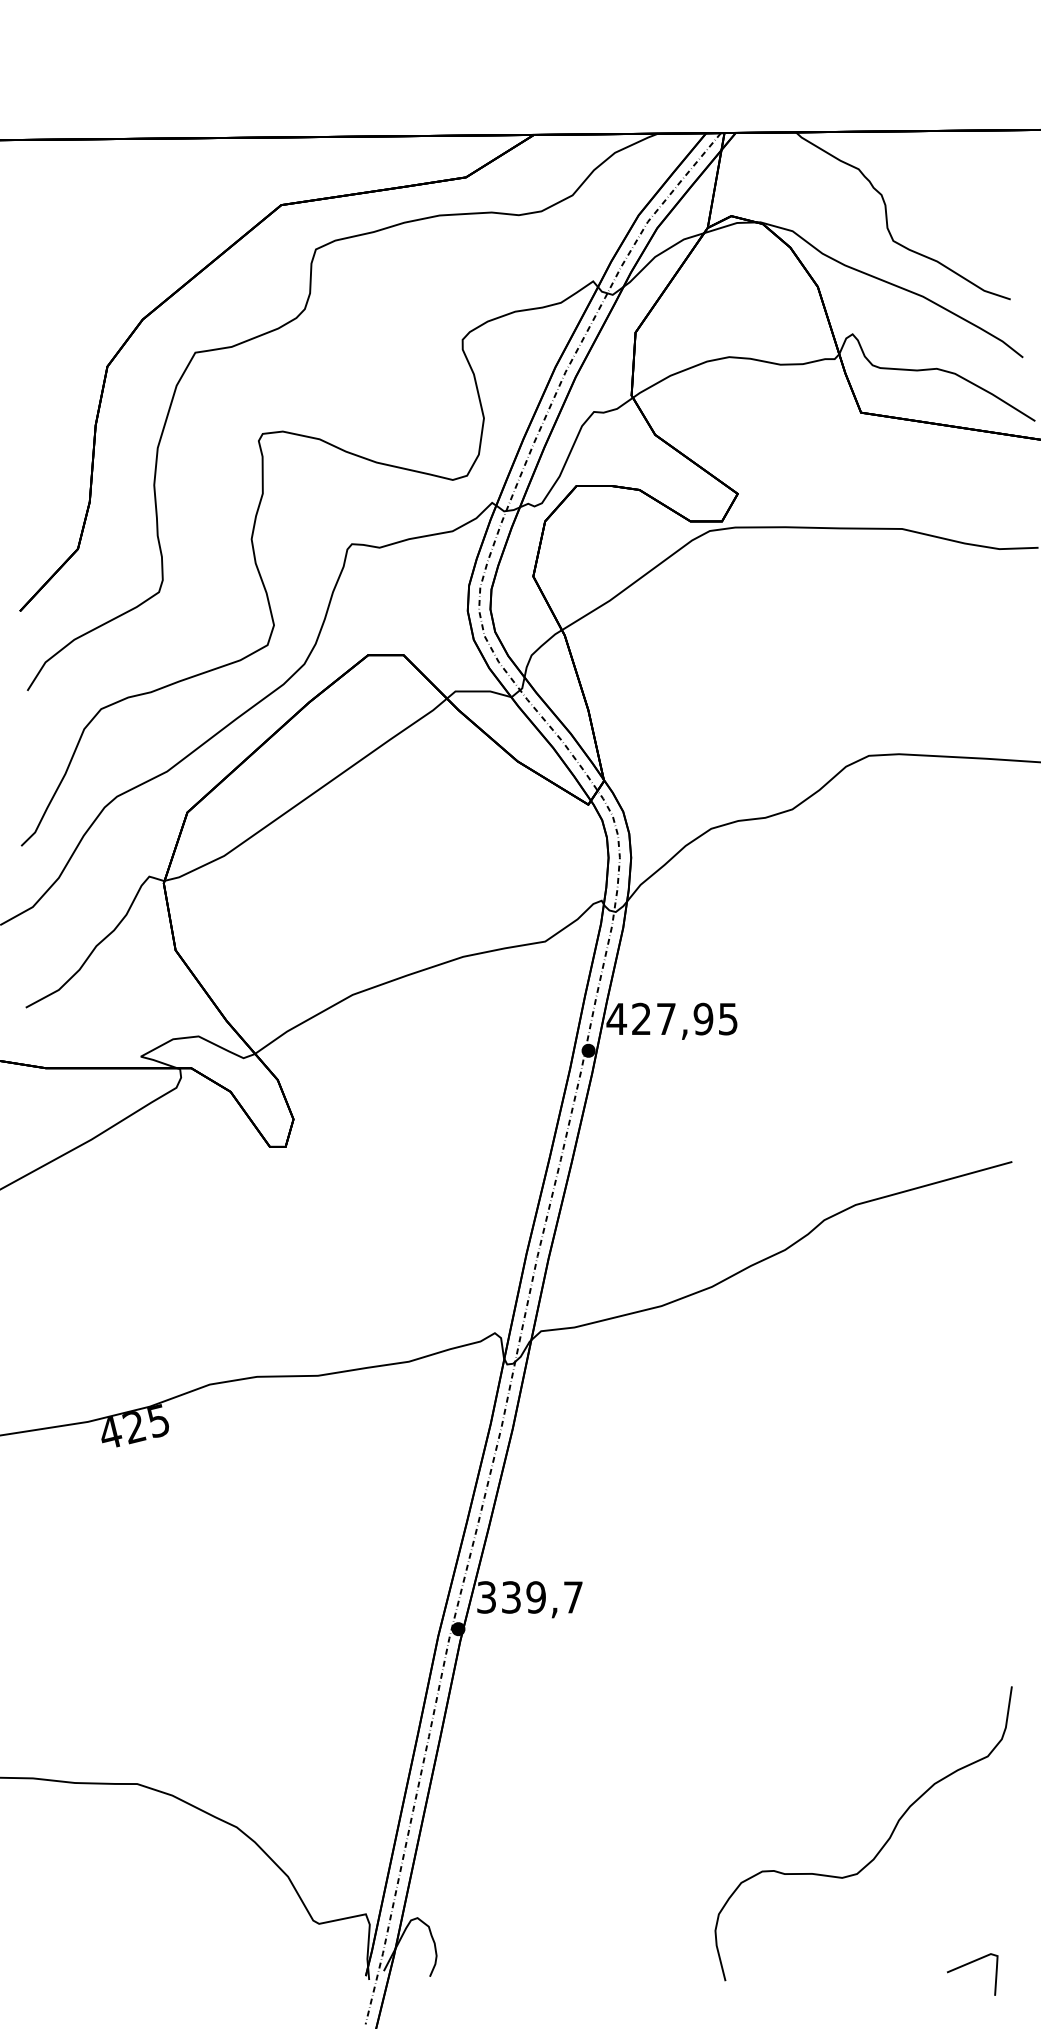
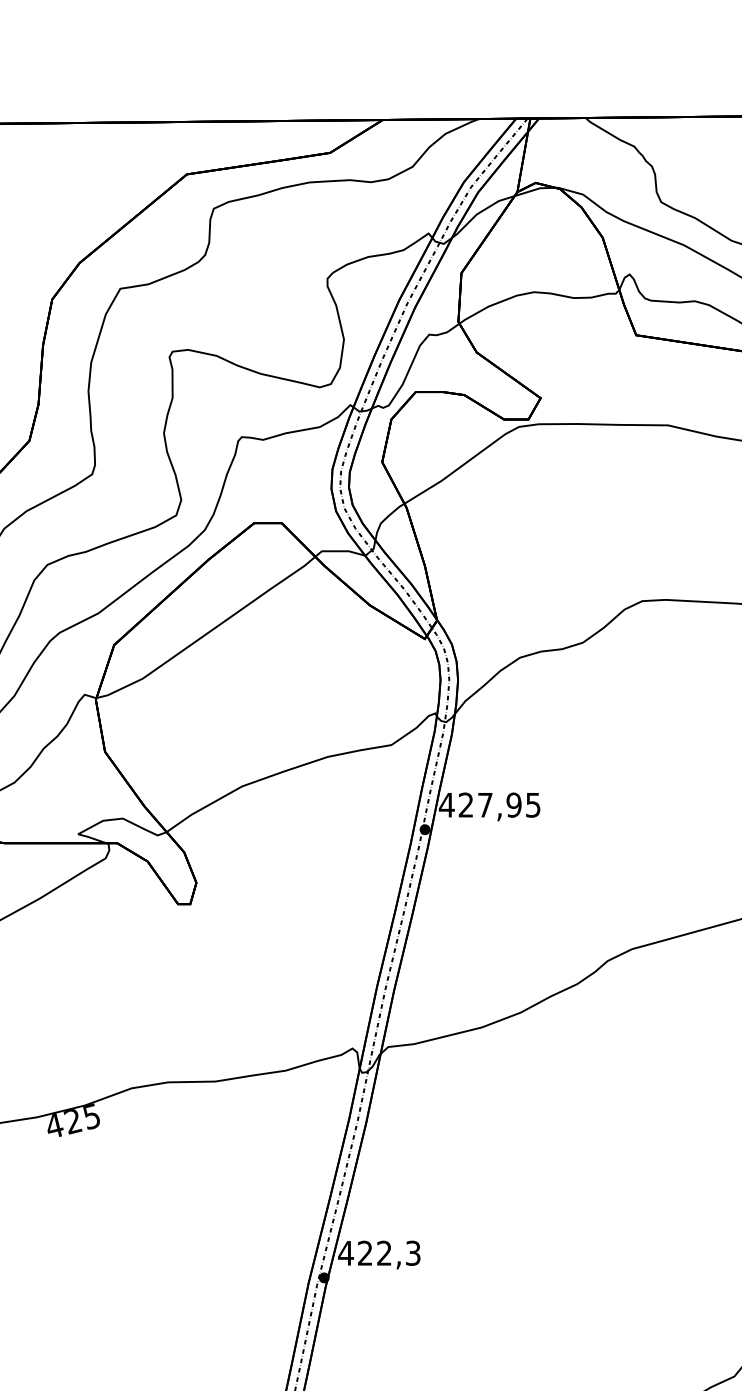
text: (529, 1597) -> (379, 1253), 339,7 -> 422,3

